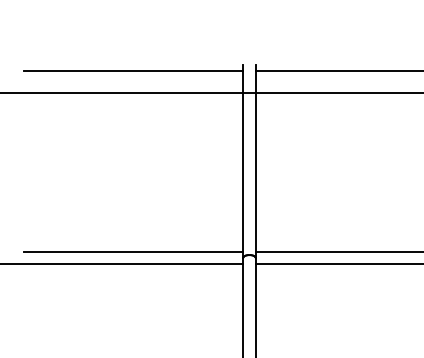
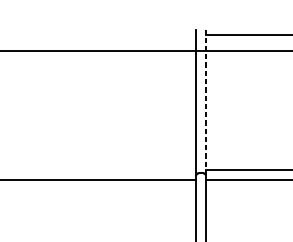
line: (133, 70) -> (114, 34), removed
line: (255, 161) -> (205, 102), solid -> dashed
line: (133, 251) -> (114, 170), removed

